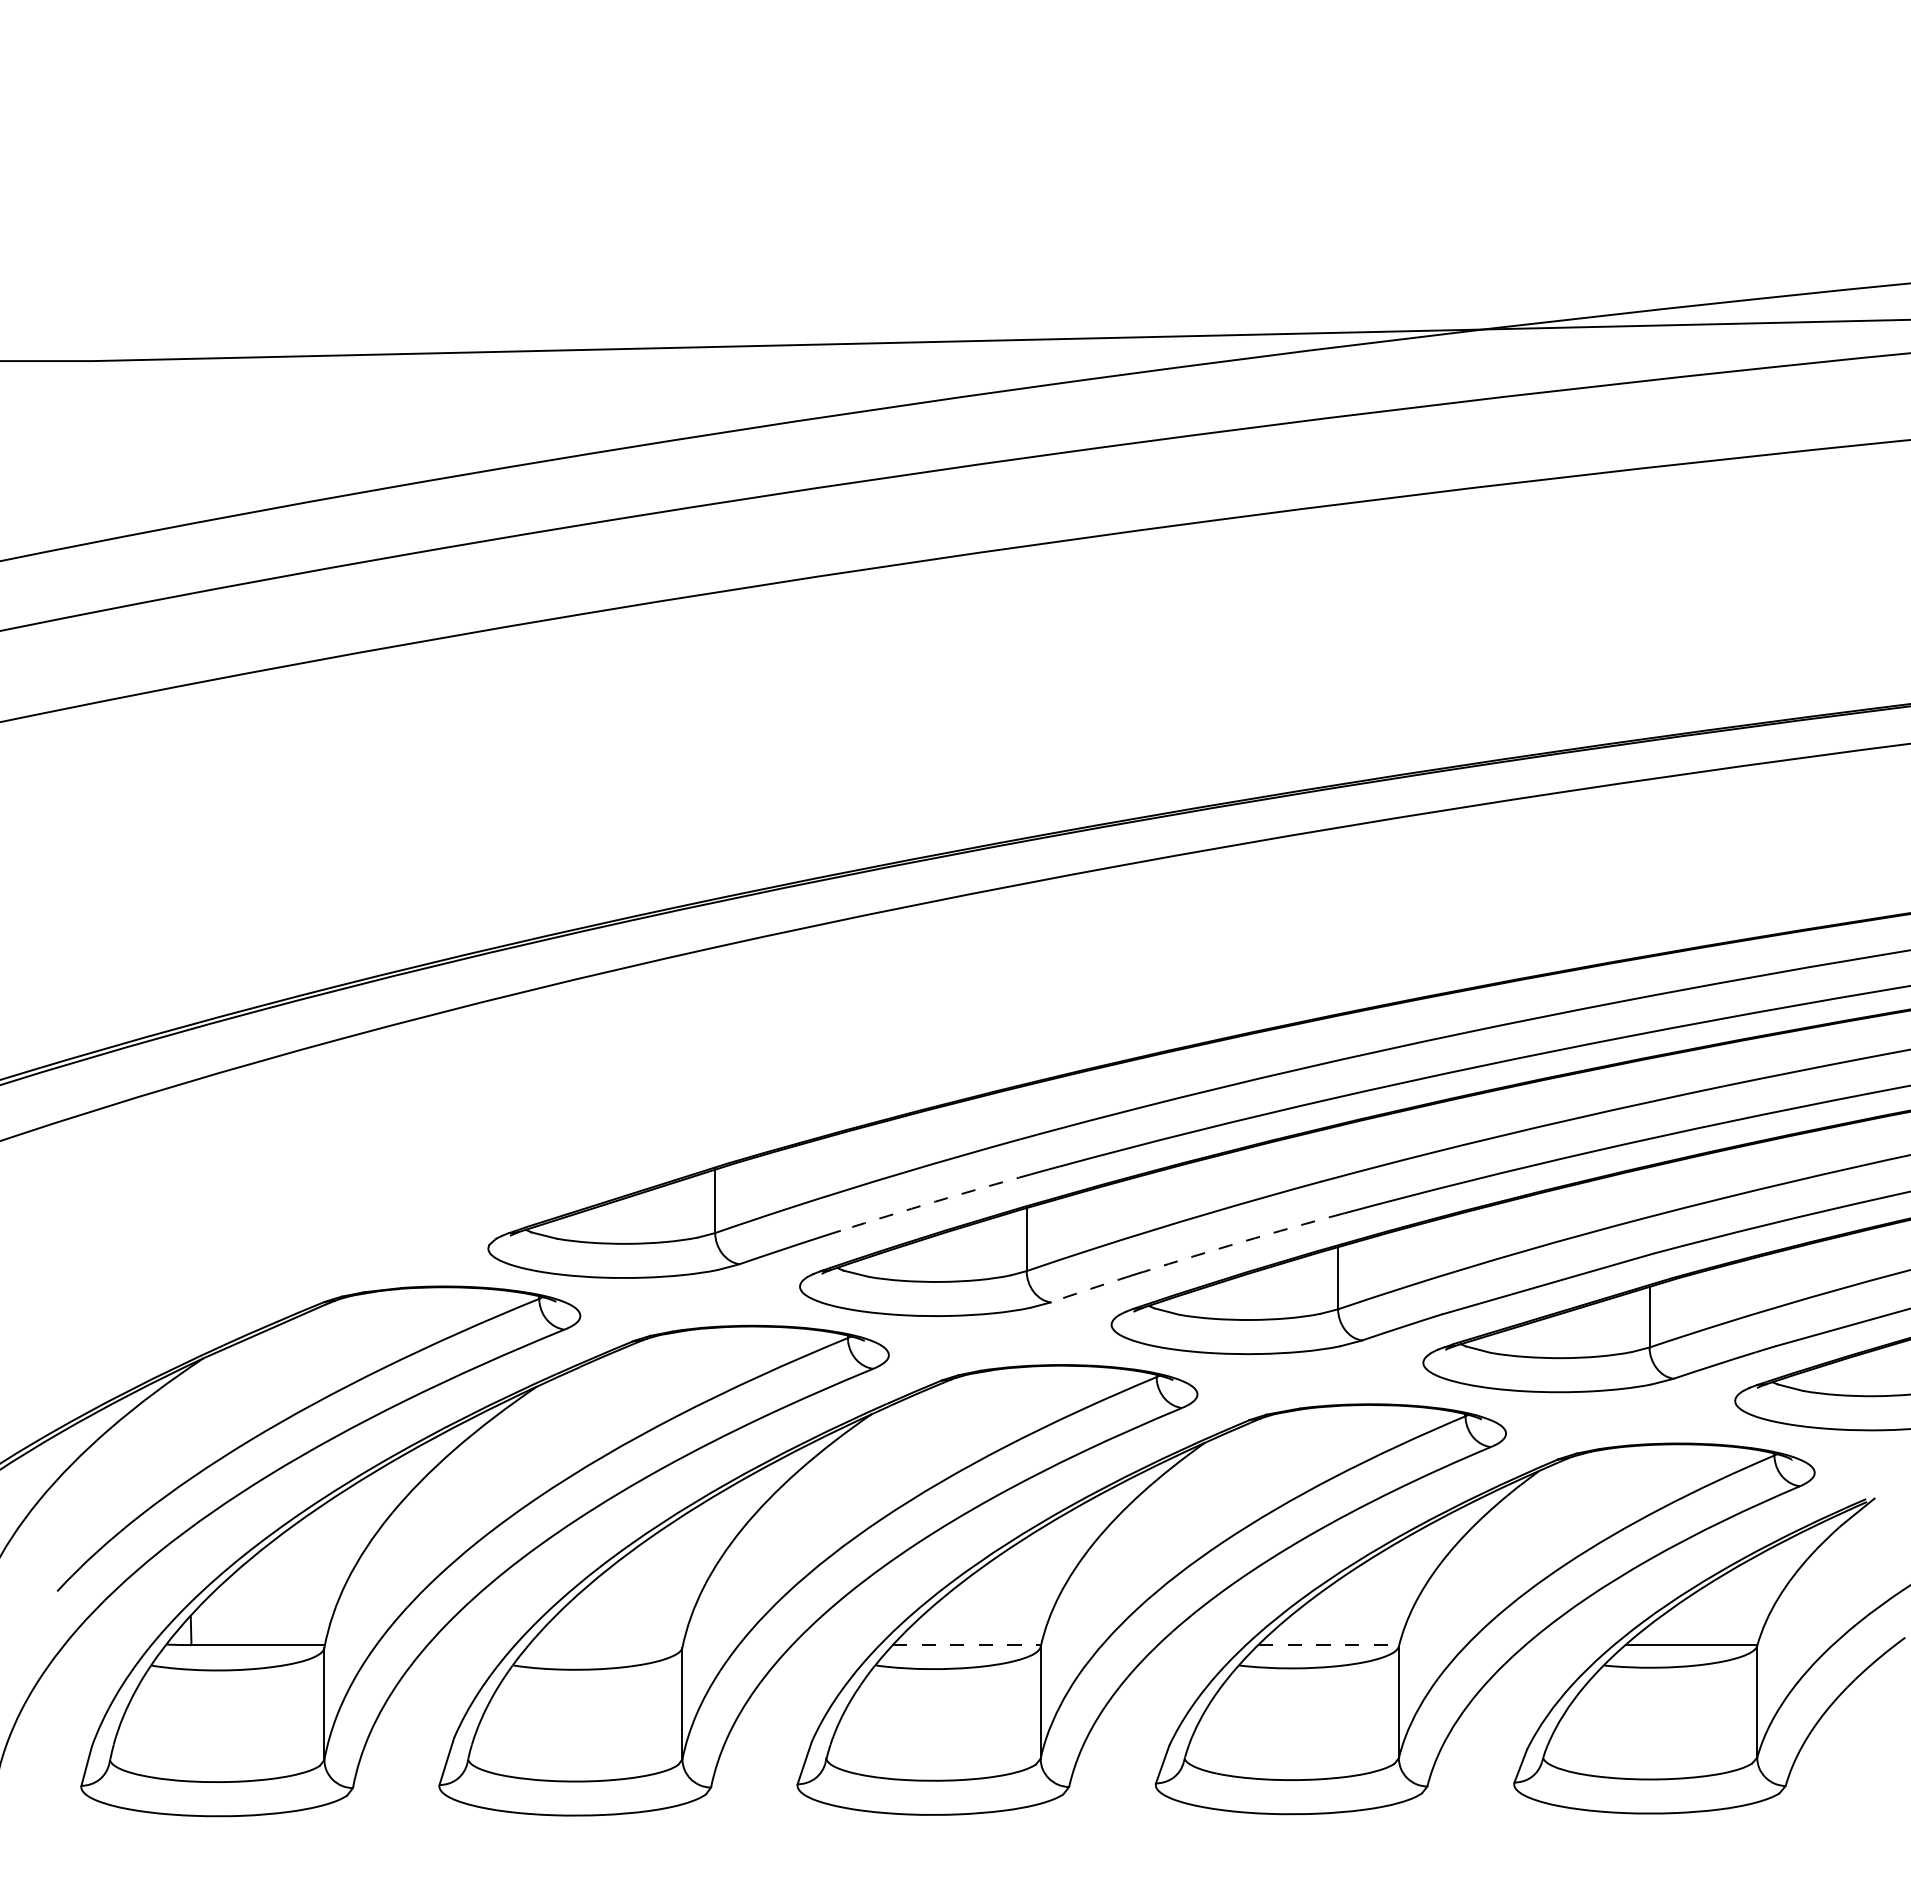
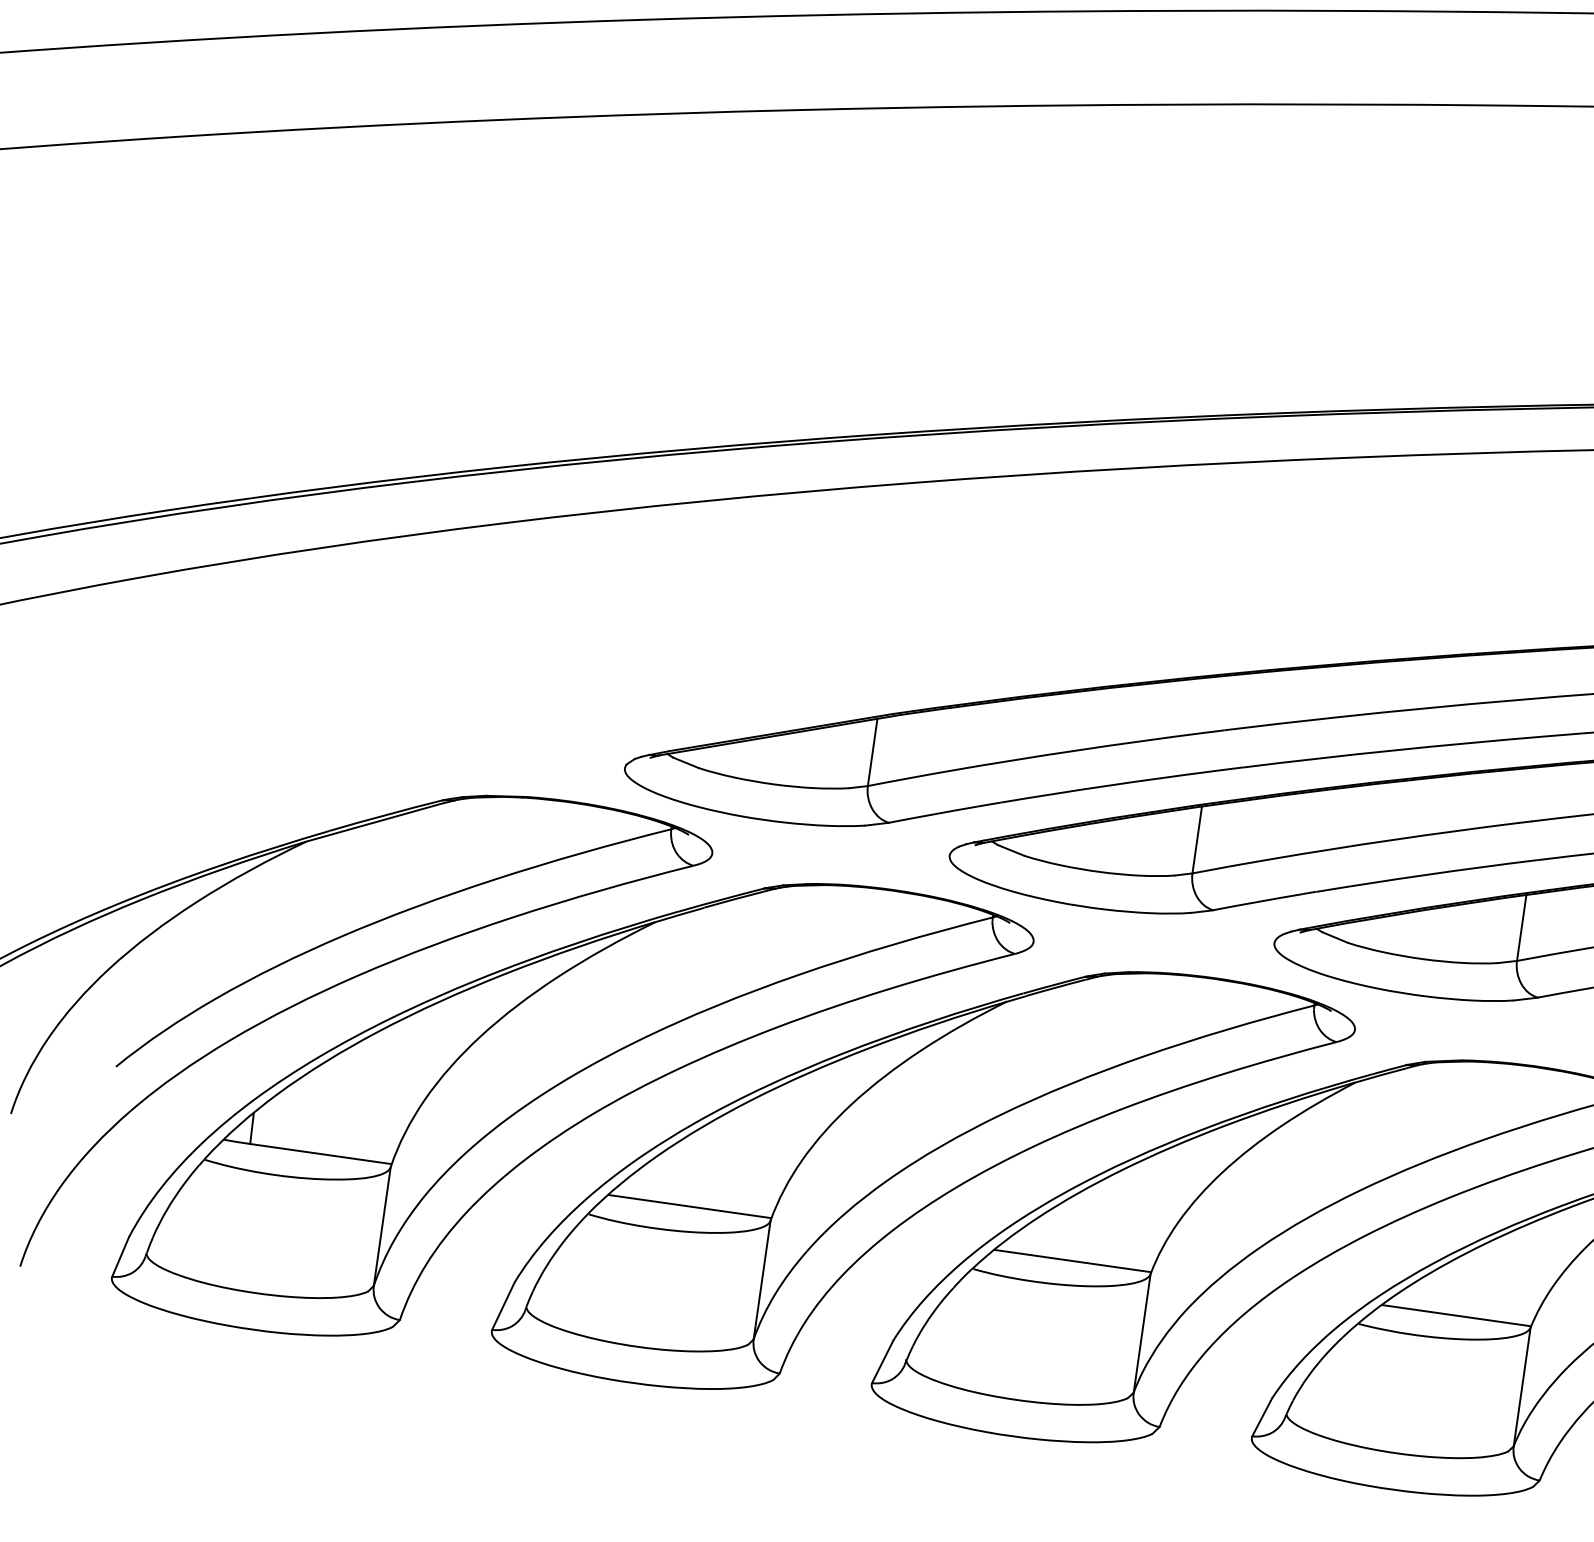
arc: (935, 1201) -> (1106, 785), dashed -> solid
arc: (1242, 1241) -> (1425, 874), dashed -> solid
arc: (1090, 1288) -> (1257, 901), dashed -> solid
line: (605, 1645) -> (689, 1206), added
line: (966, 1645) -> (1072, 1261), dashed -> solid
line: (1329, 1645) -> (1457, 1316), dashed -> solid

